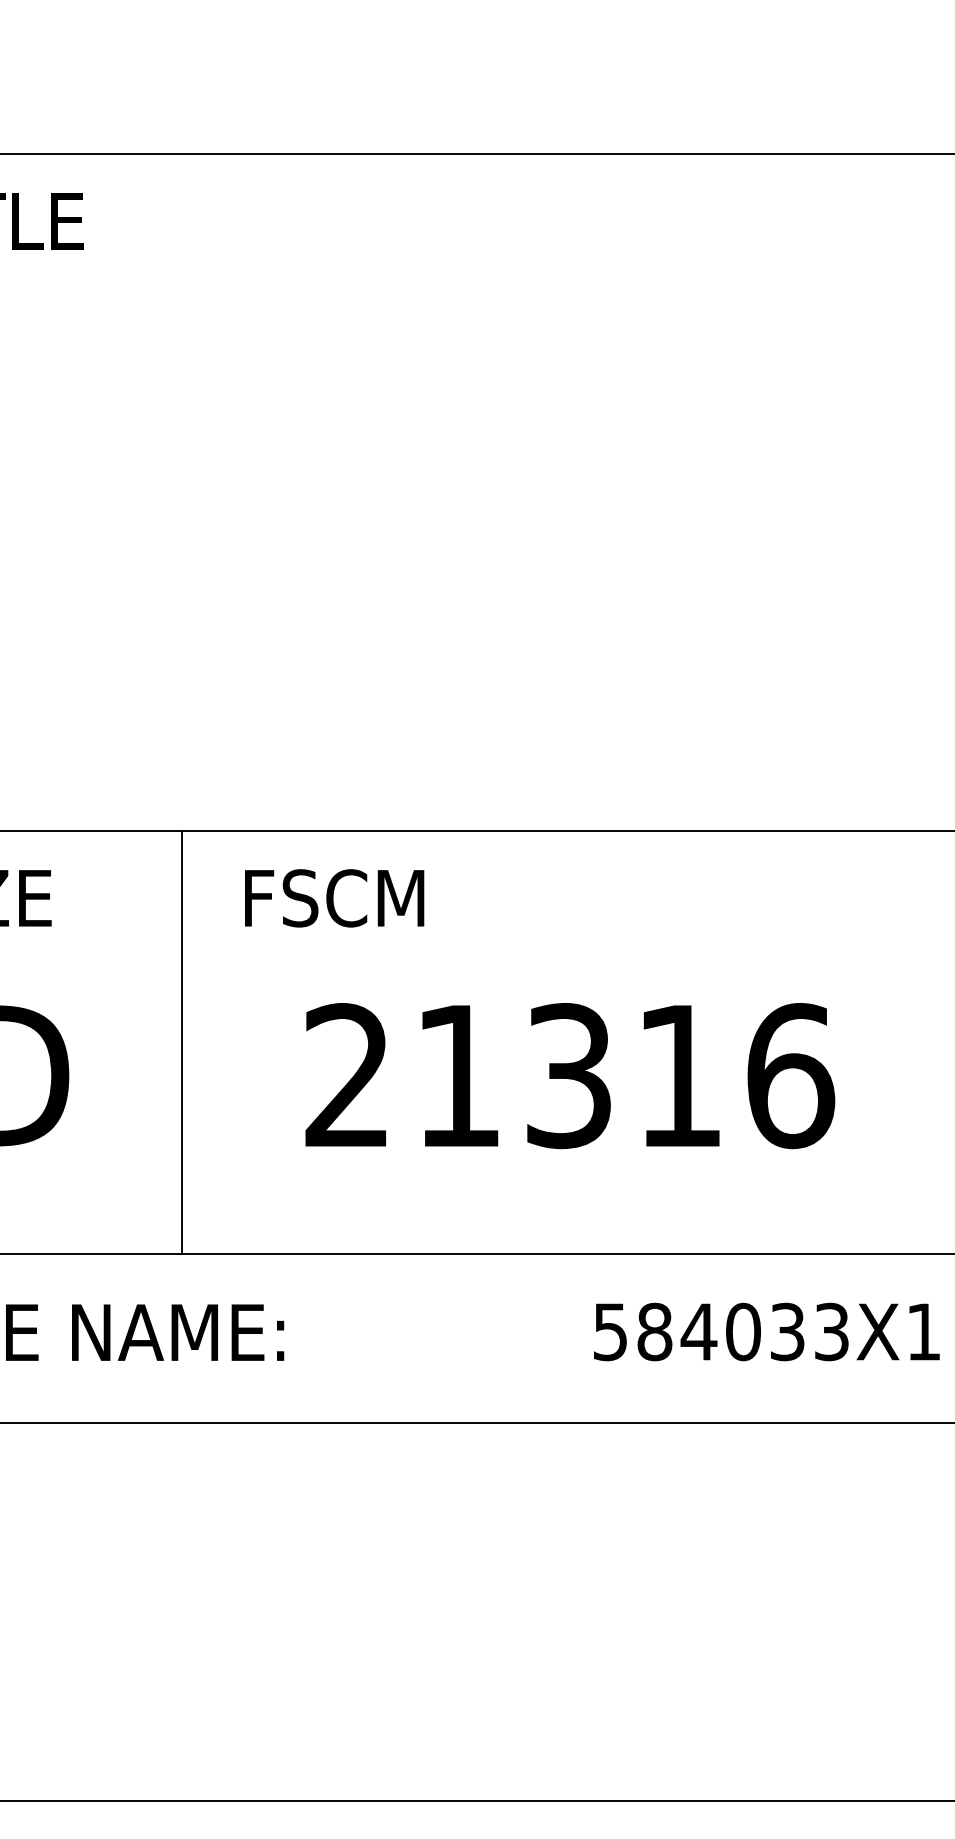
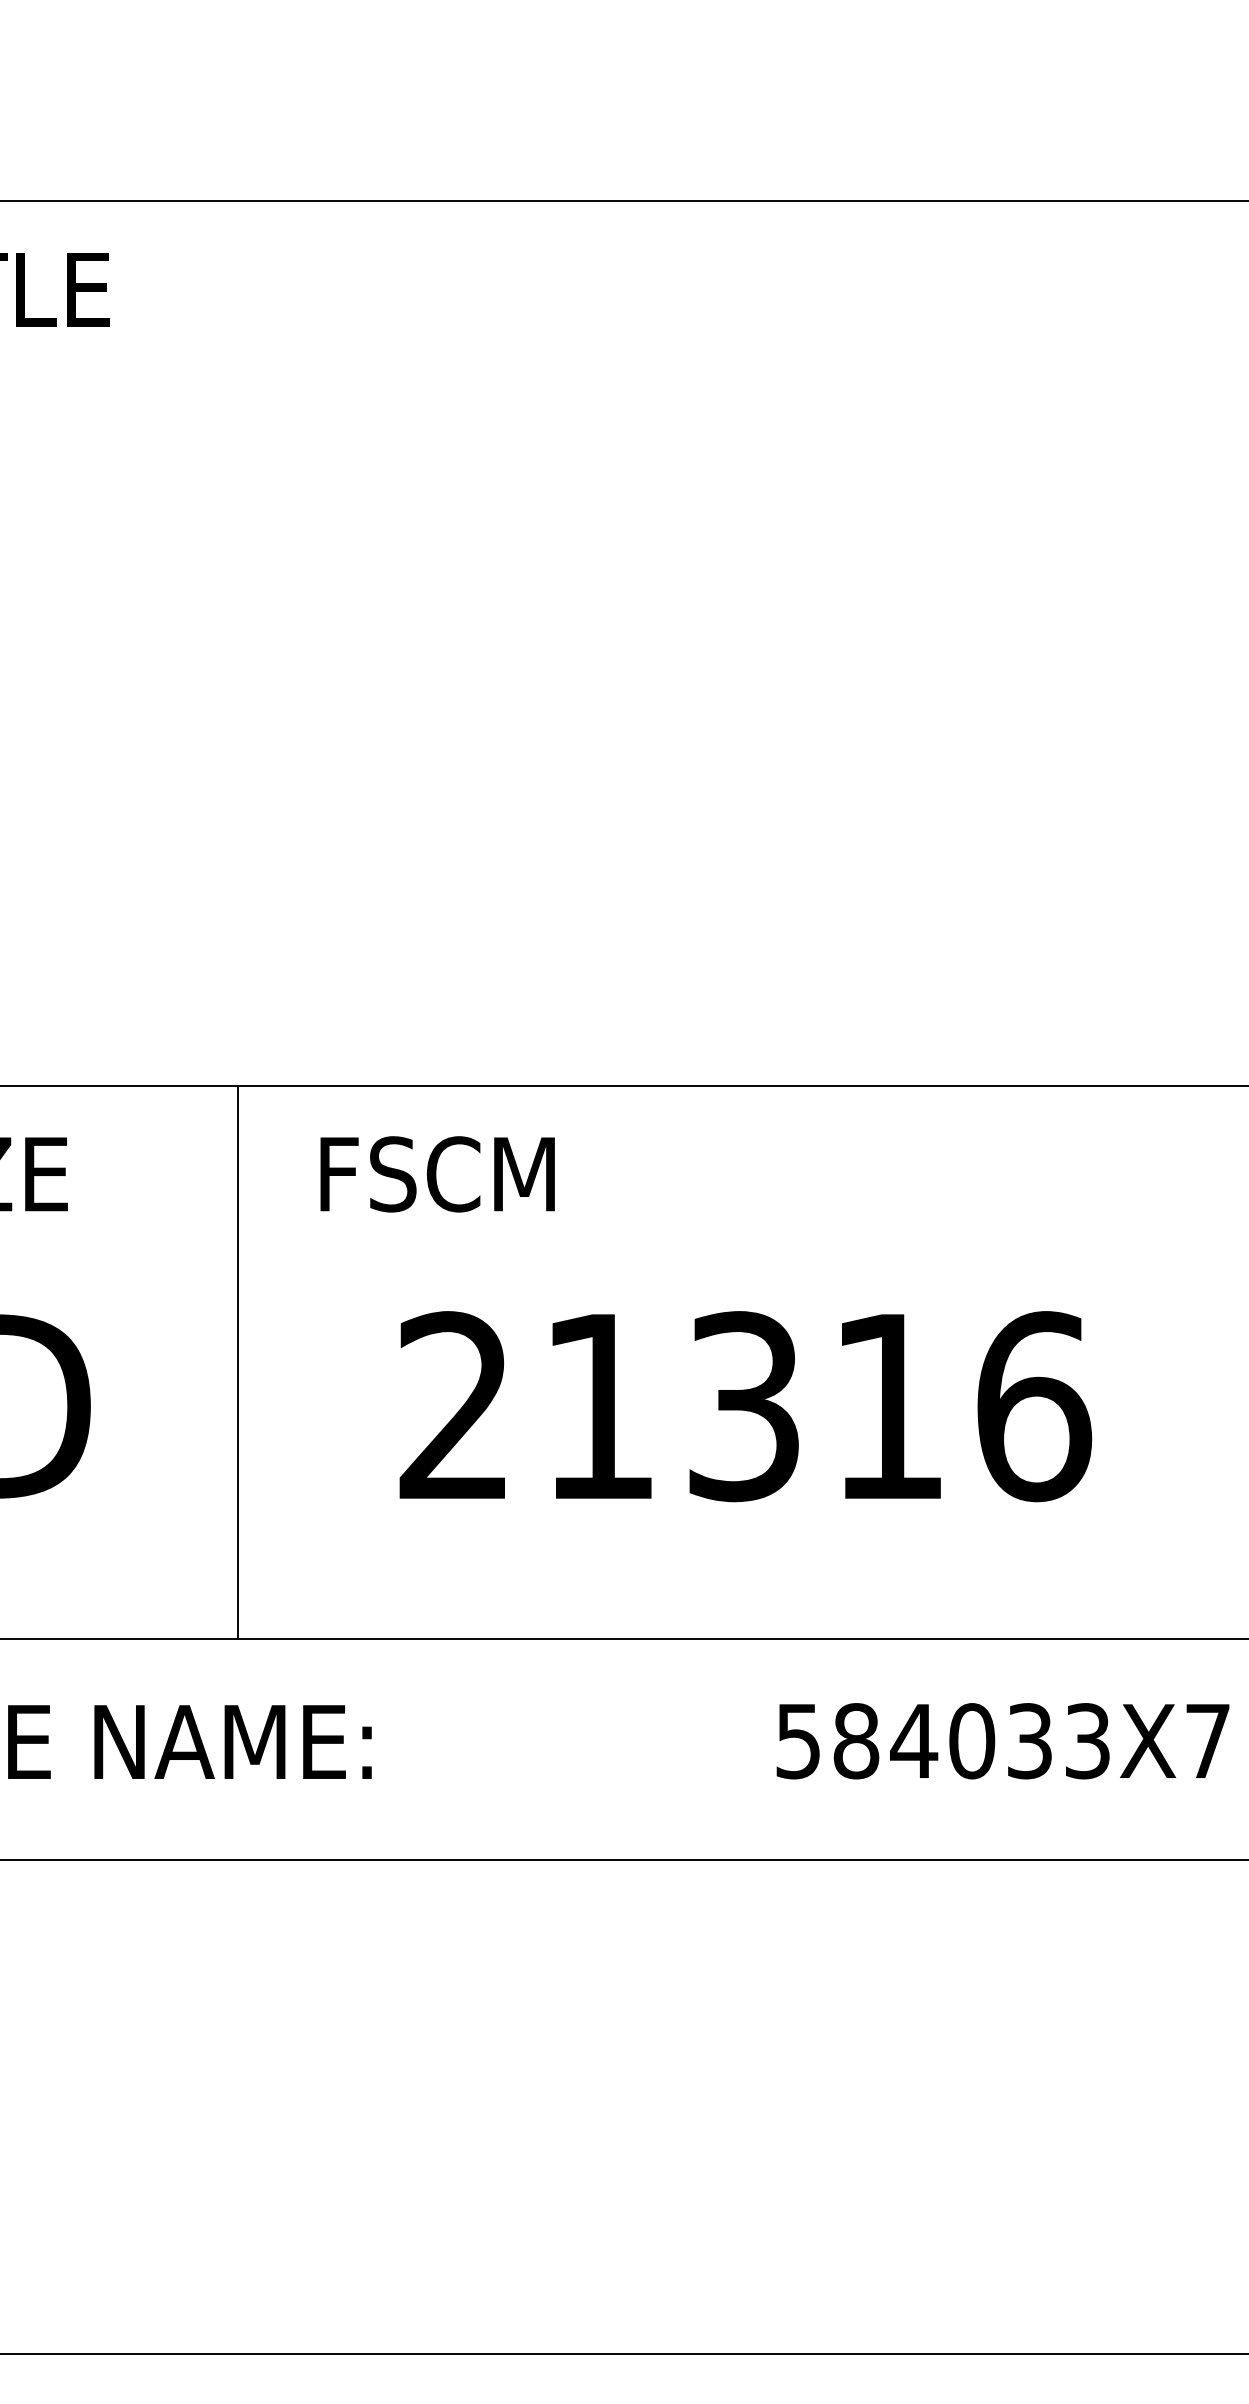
text: (923, 1331) -> (1207, 1740), 584033X1 -> 584033X7

